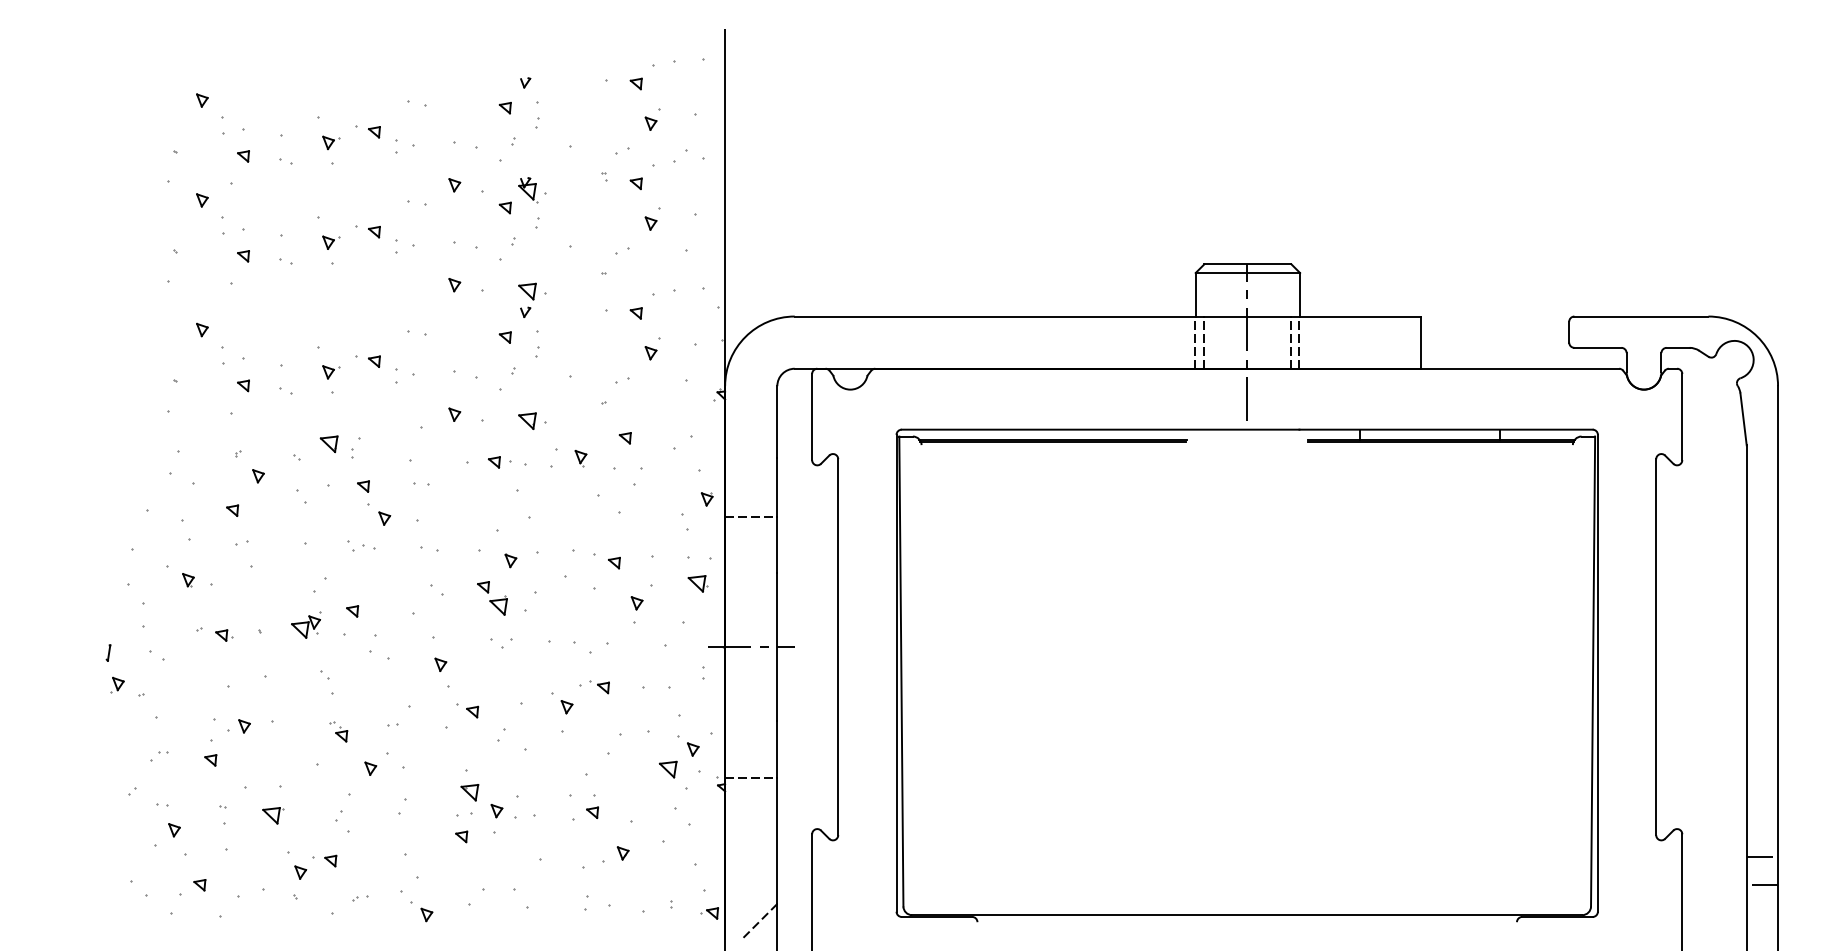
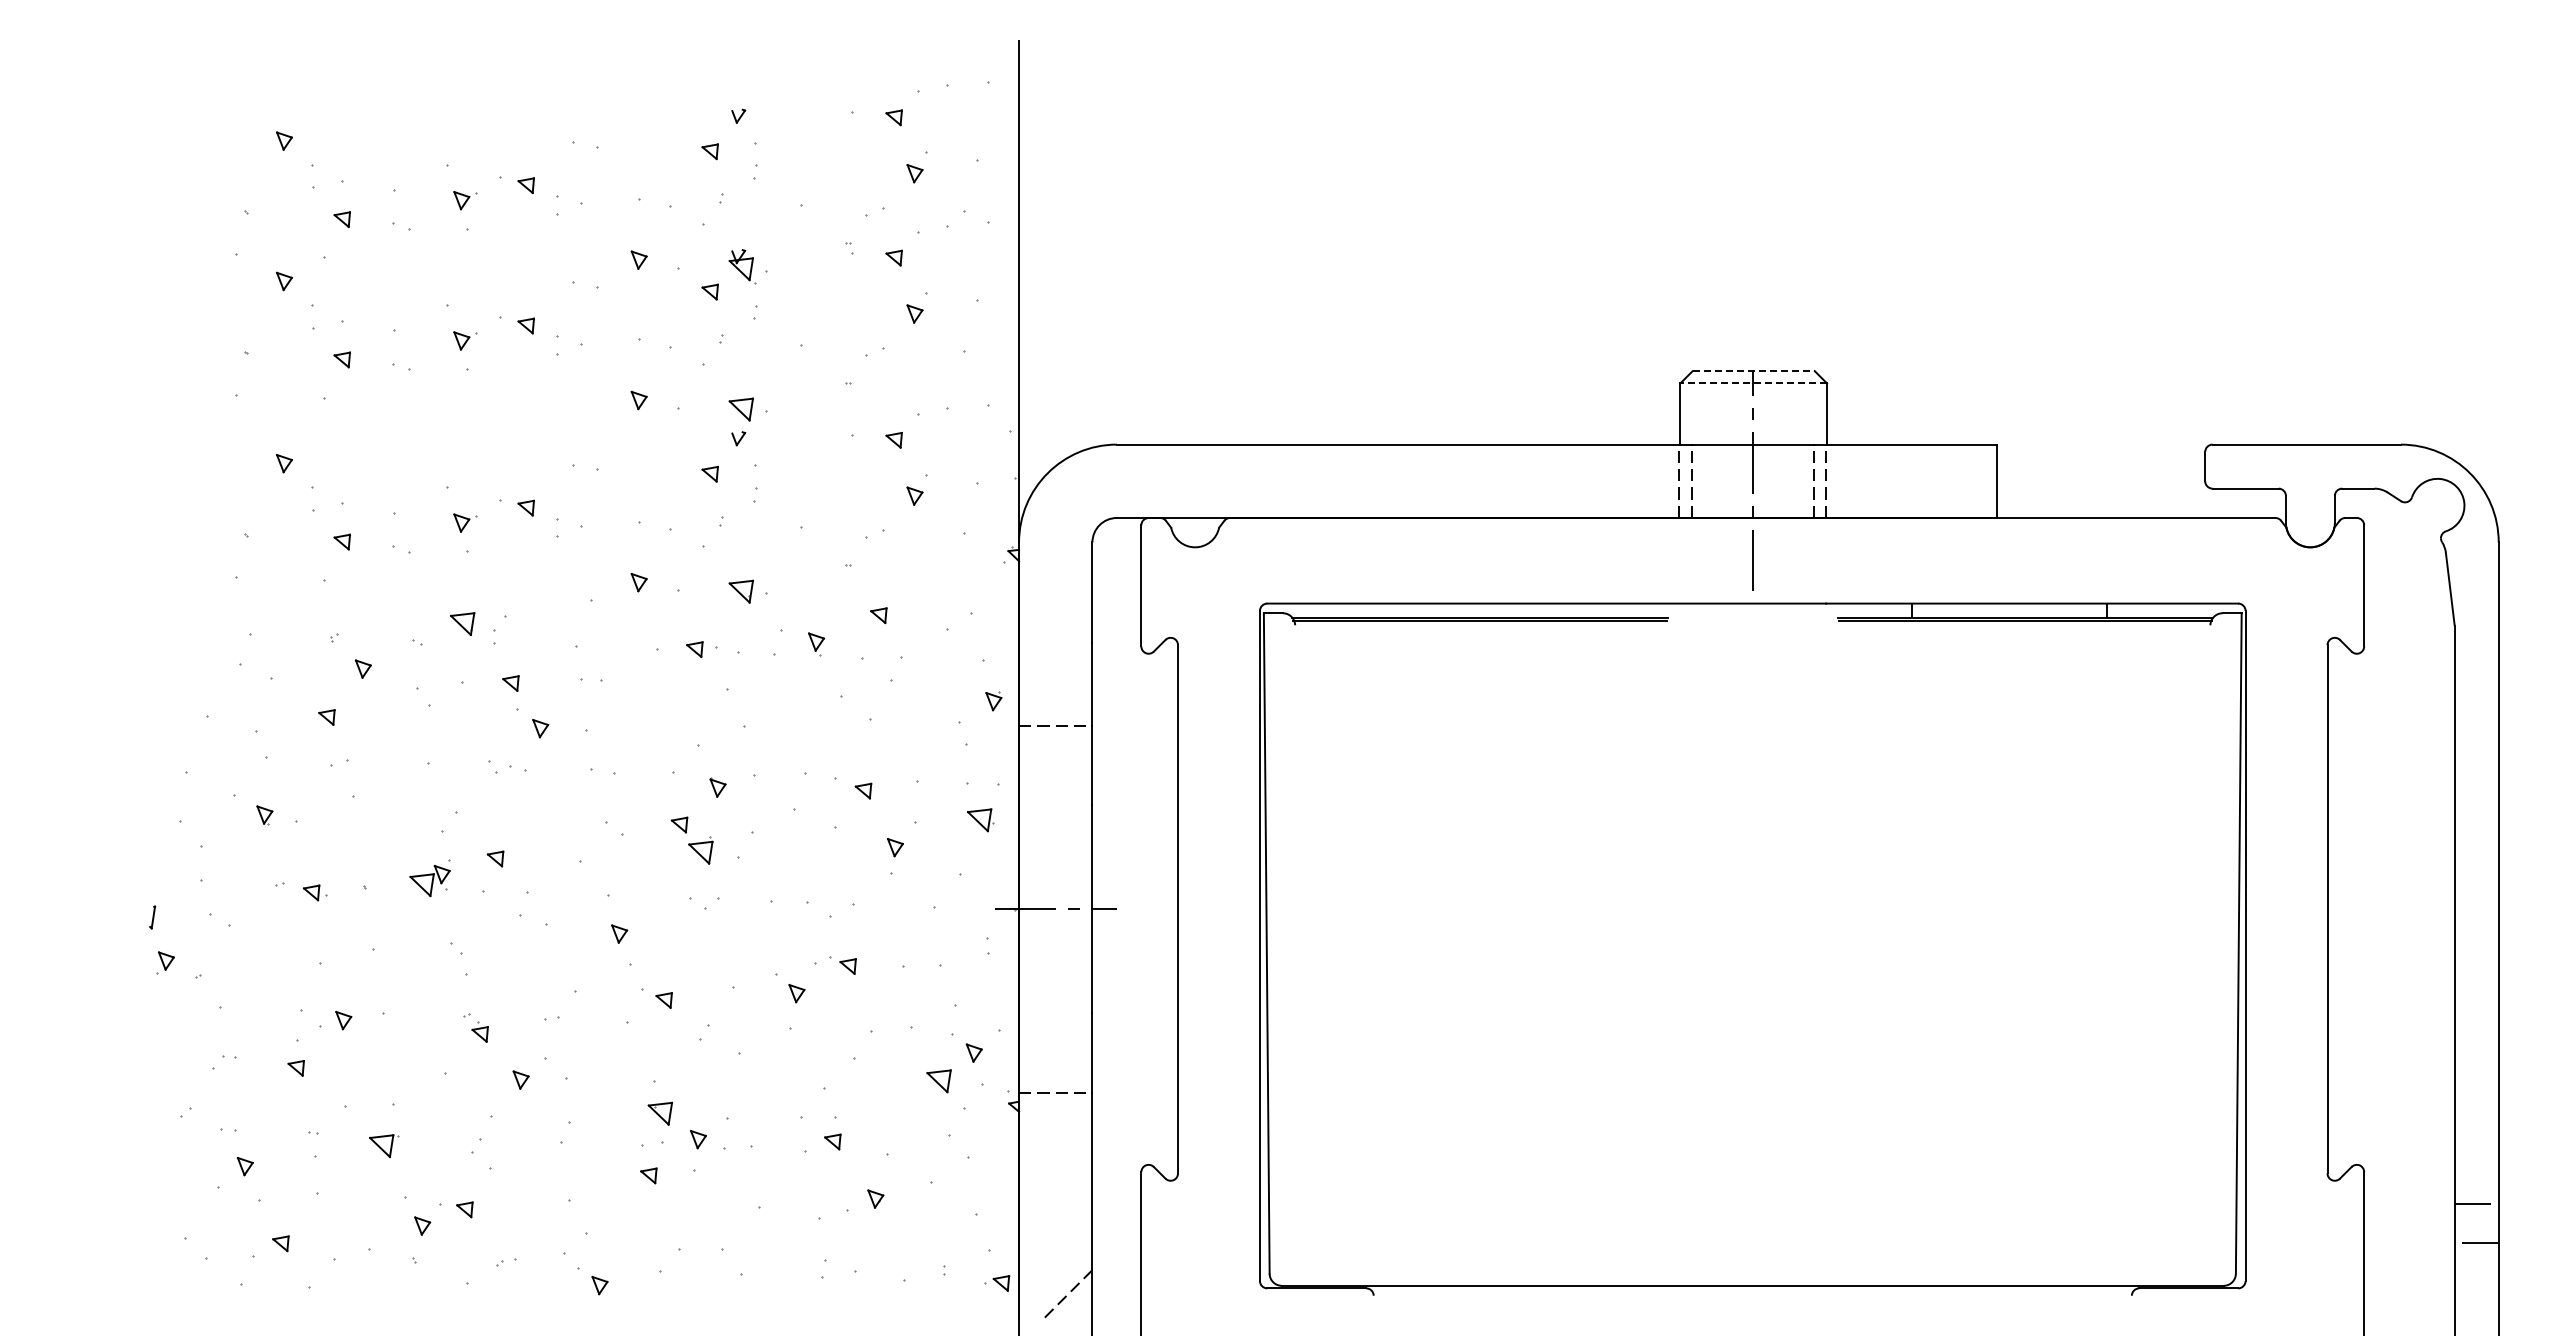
line: (1248, 264) -> (1754, 371), solid -> dashed
line: (1247, 273) -> (1753, 383), solid -> dashed

